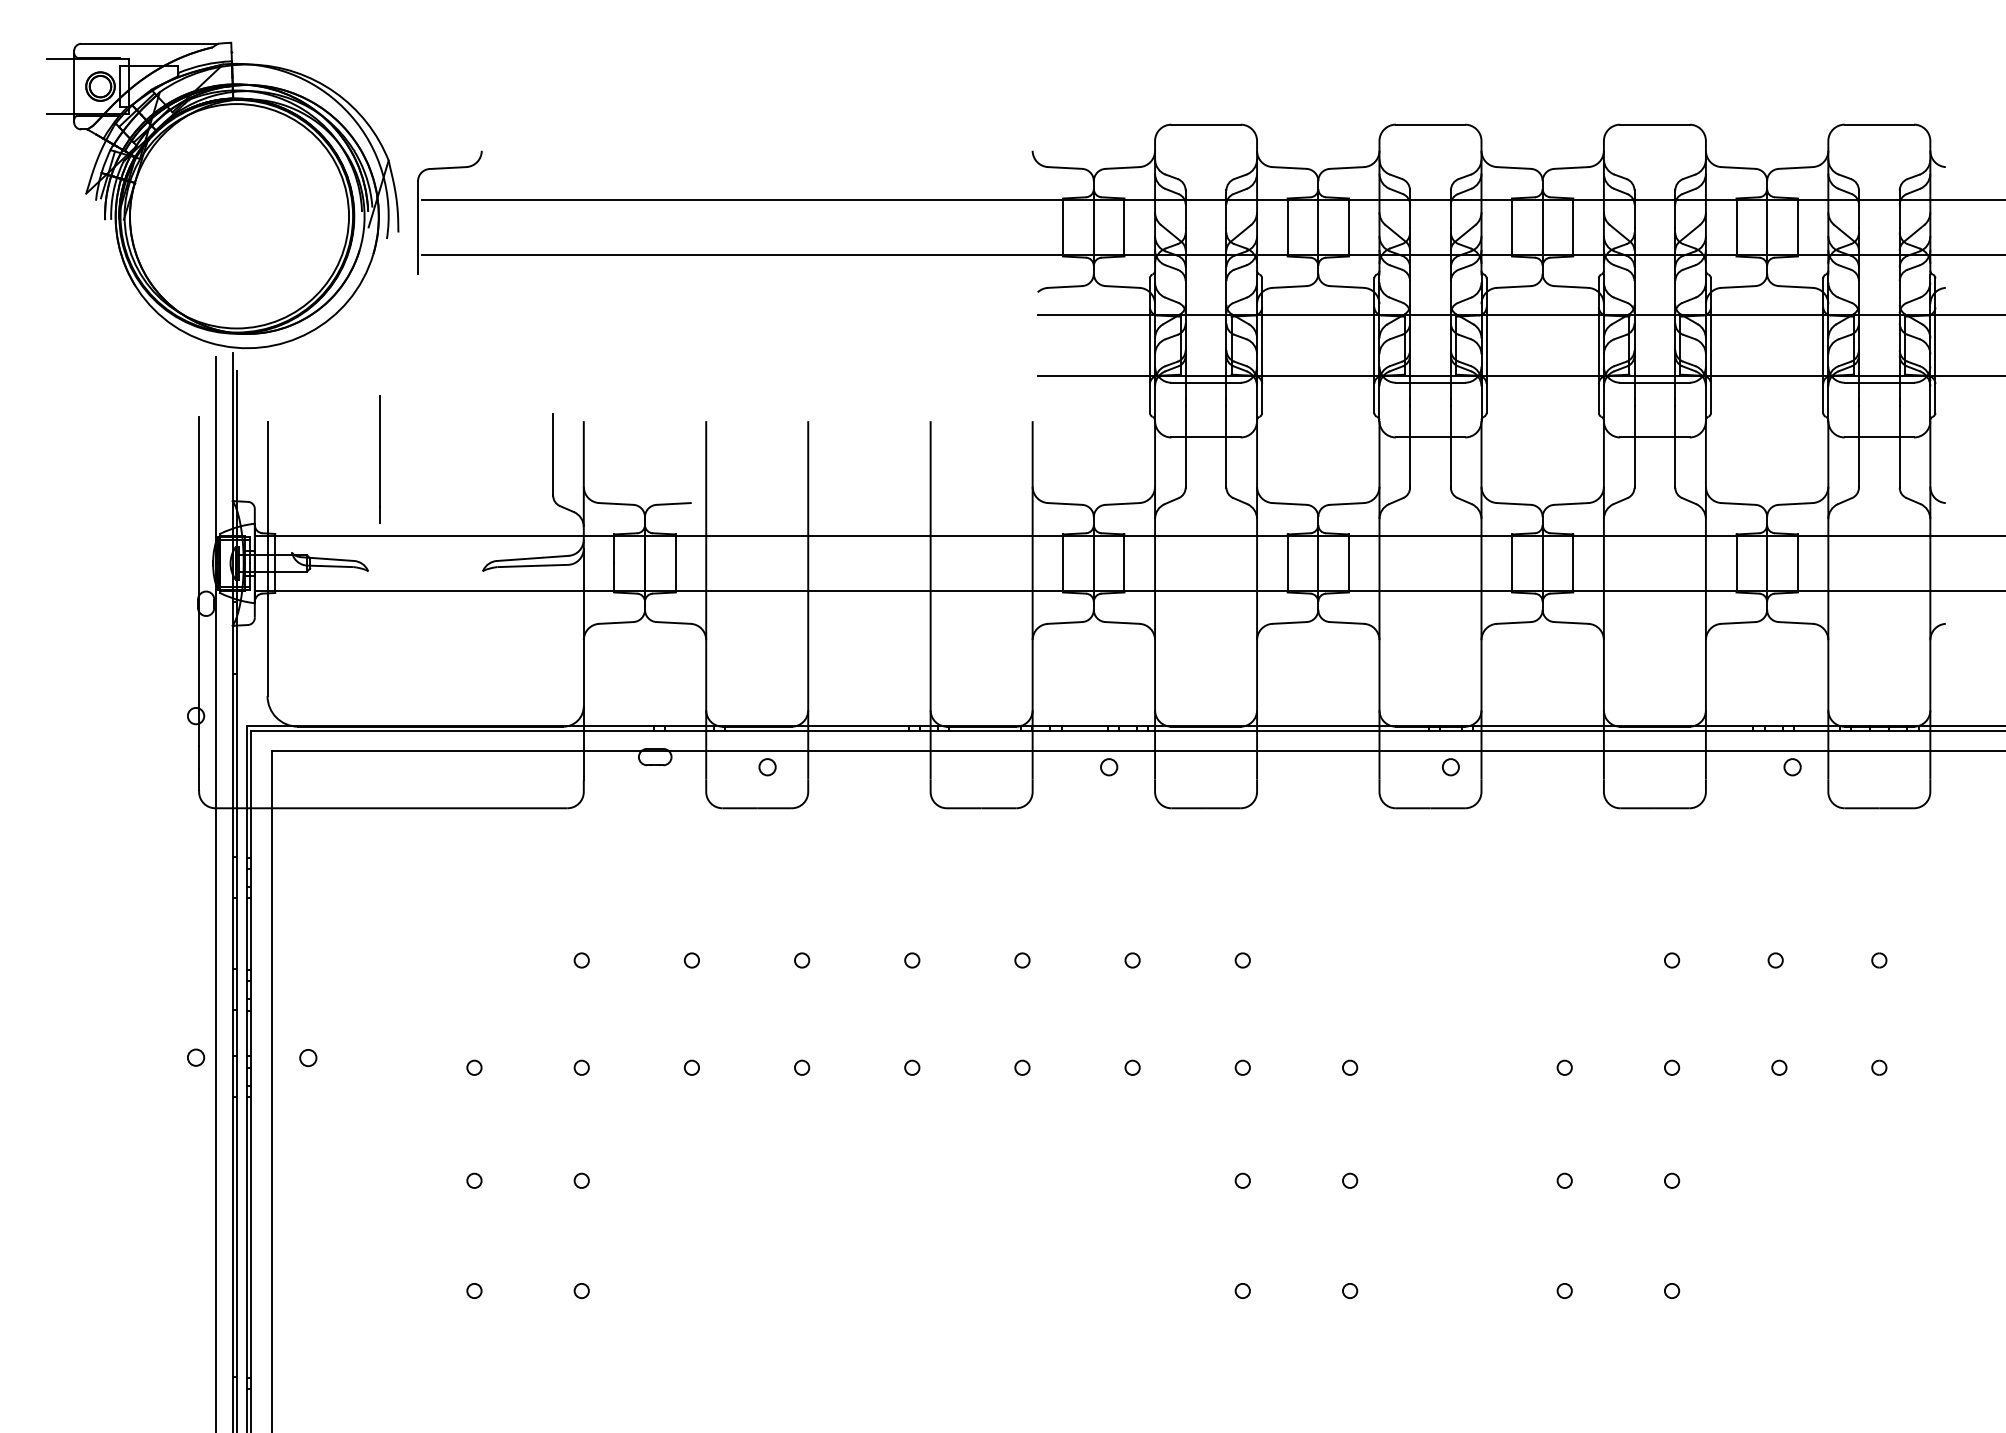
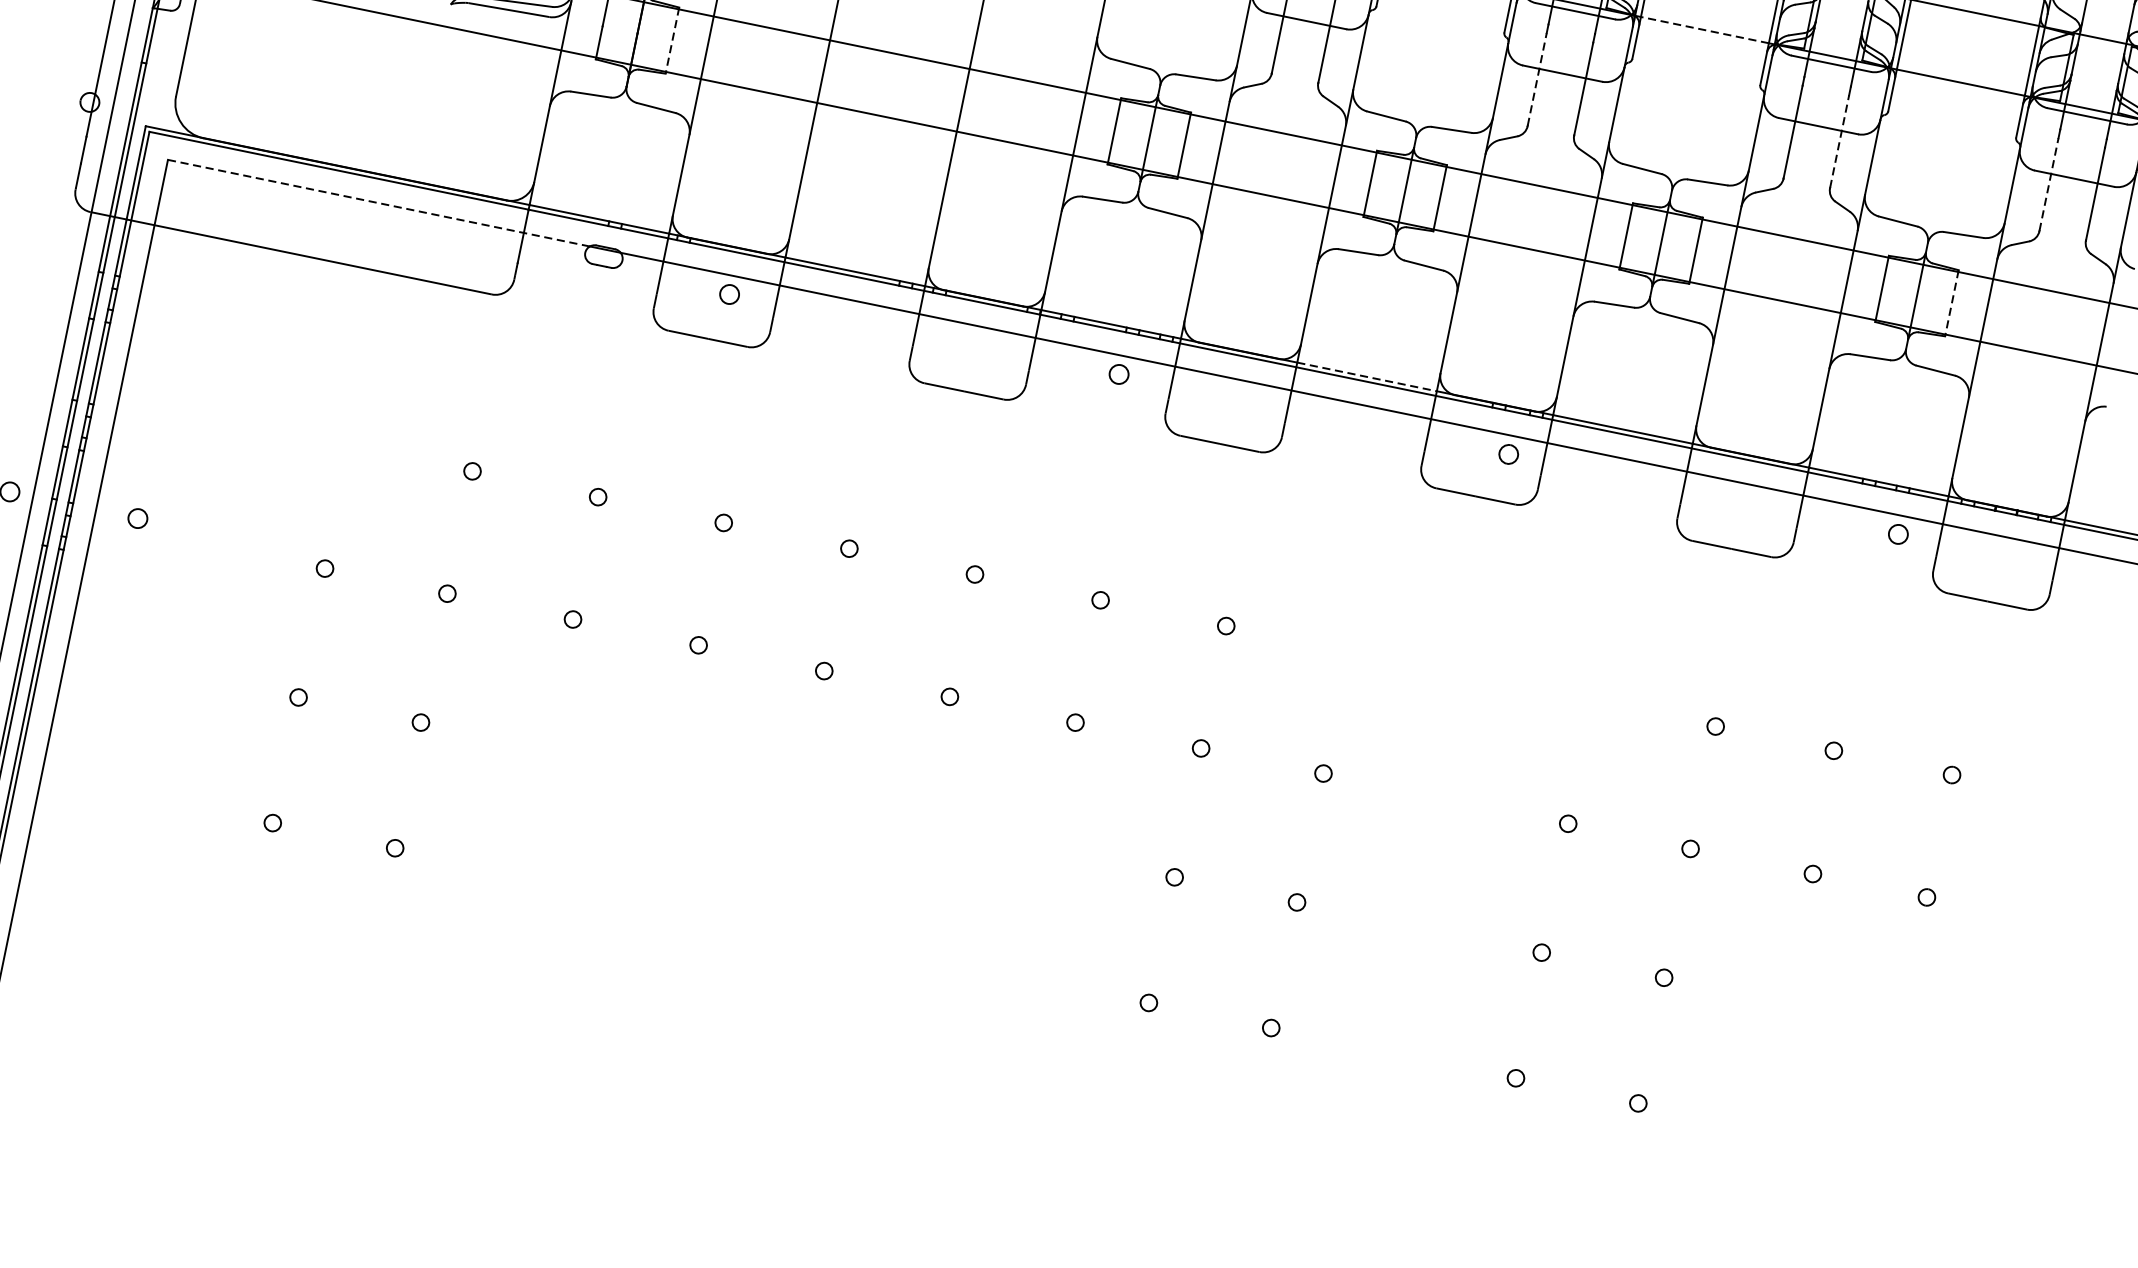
line: (1542, 376) -> (1704, 30), solid -> dashed
line: (1410, 446) -> (1537, 79), solid -> dashed
line: (1675, 446) -> (1839, 141), solid -> dashed
line: (1858, 446) -> (2048, 184), solid -> dashed
line: (675, 563) -> (672, 40), solid -> dashed
line: (1797, 563) -> (1951, 303), solid -> dashed
line: (1318, 726) -> (1367, 376), solid -> dashed
line: (457, 750) -> (379, 202), solid -> dashed

